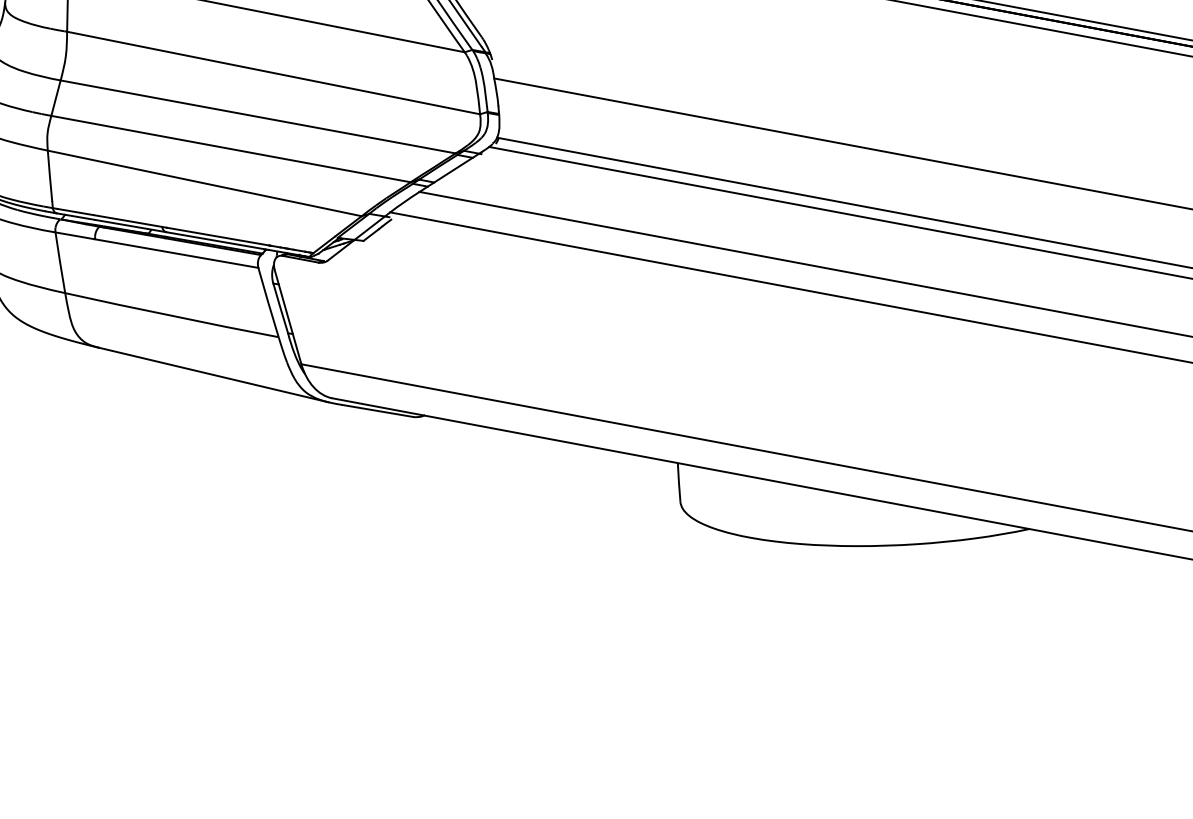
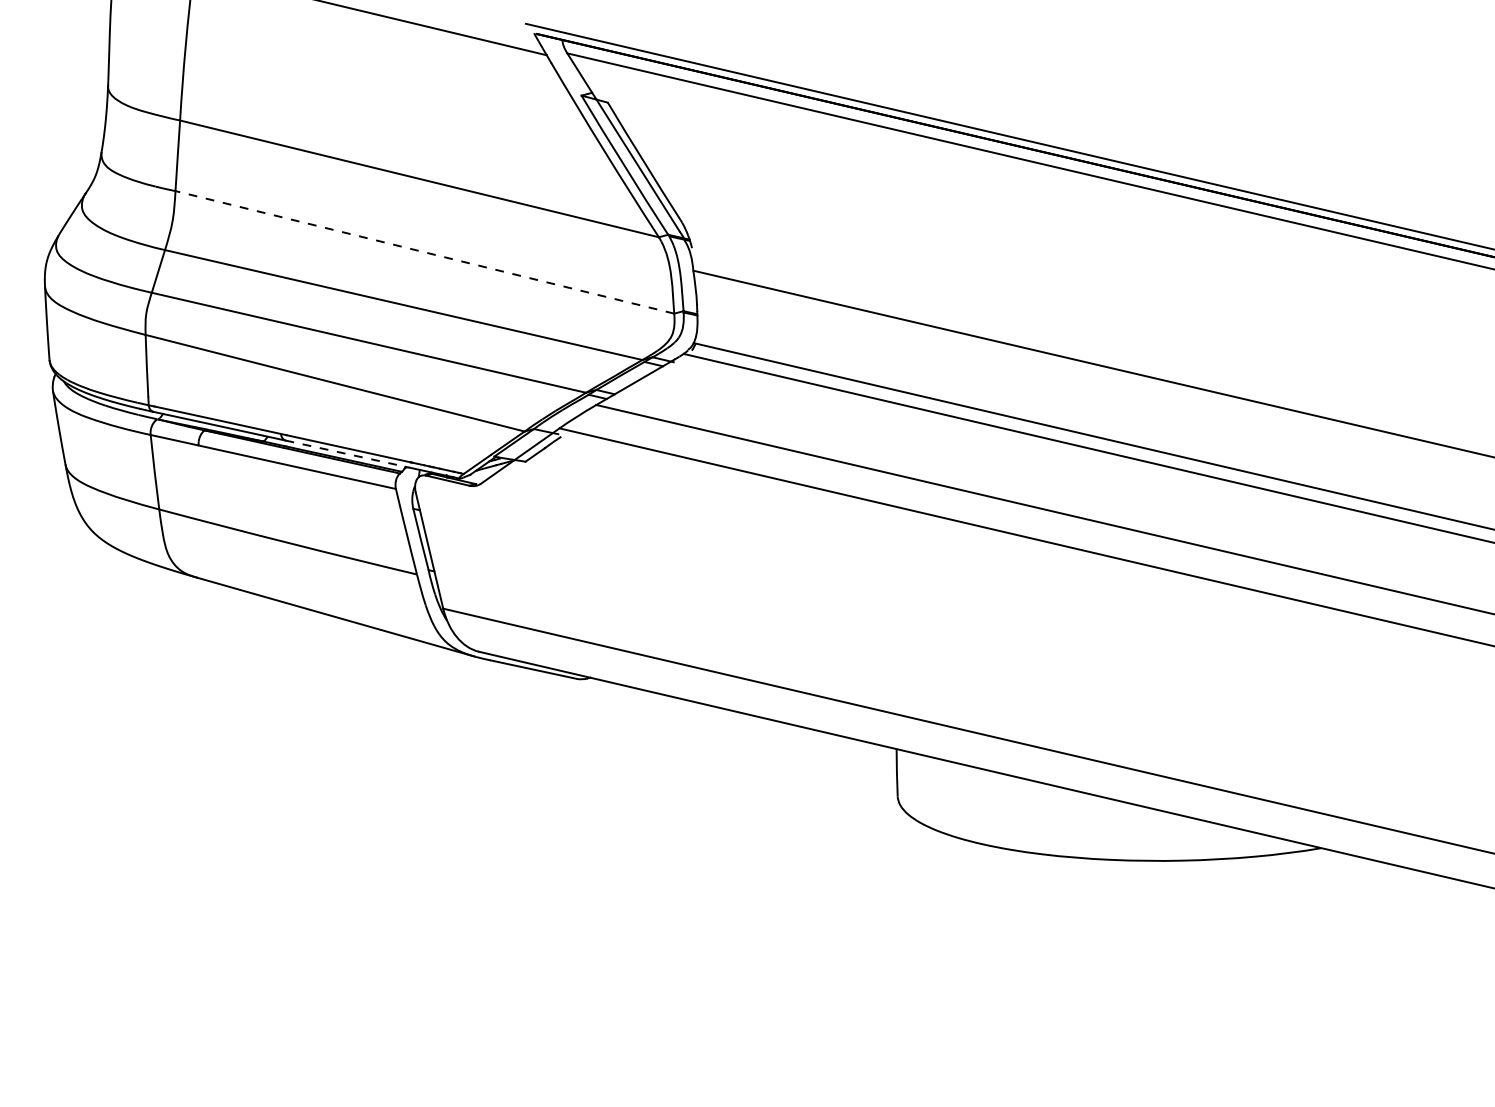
line: (273, 73) -> (424, 252), solid -> dashed
line: (218, 241) -> (348, 454), solid -> dashed

